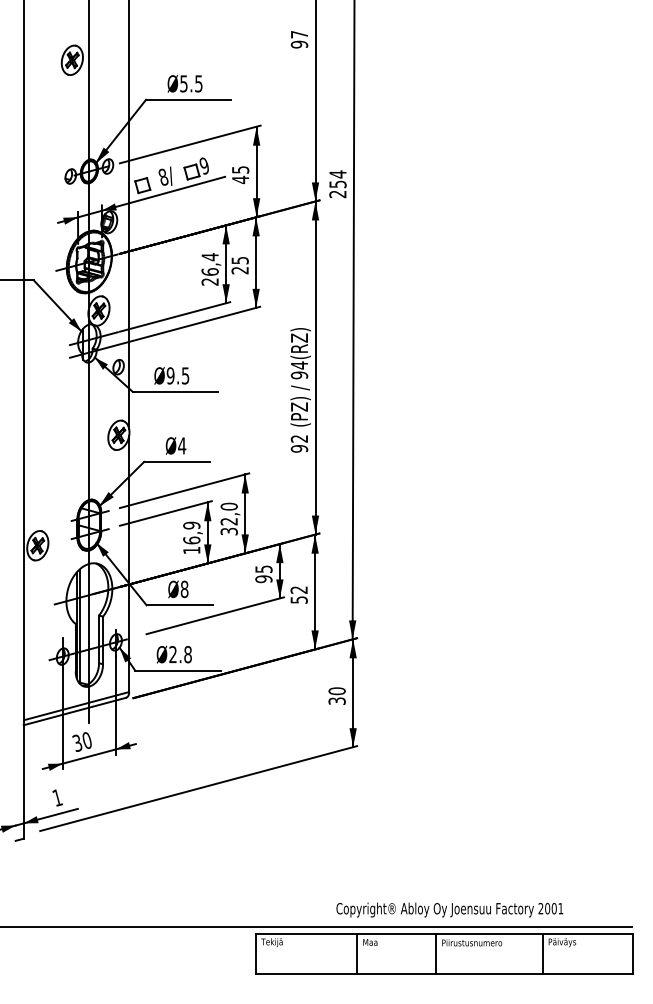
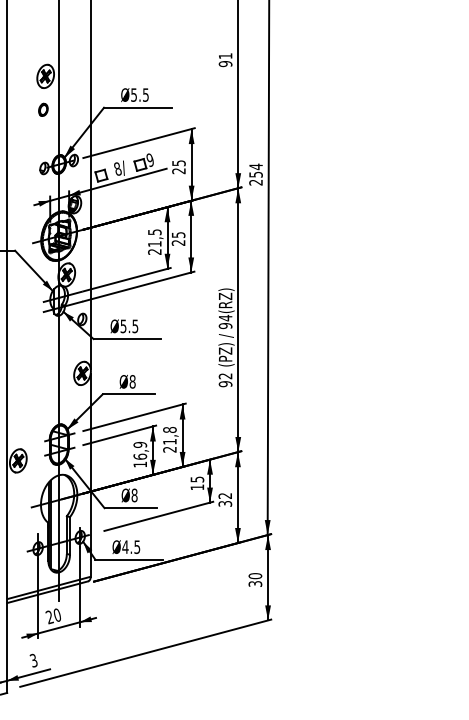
text: (299, 34) -> (225, 56), 97 -> 91
part: (69, 102) -> (43, 109), added
text: (240, 179) -> (178, 170), 45 -> 25
text: (209, 264) -> (154, 238), 26,4 -> 21,5
text: (170, 375) -> (123, 326), Ø9.5 -> Ø5.5
text: (182, 445) -> (132, 381), Ø4 -> Ø8
text: (228, 518) -> (169, 439), 32,0 -> 21,8
text: (263, 579) -> (197, 487), 95 -> 15
text: (298, 599) -> (224, 503), 52 -> 32
text: (180, 654) -> (131, 547), Ø2.8 -> Ø4.5
text: (77, 743) -> (49, 617), 30 -> 20
text: (57, 797) -> (33, 660), 1 -> 3

